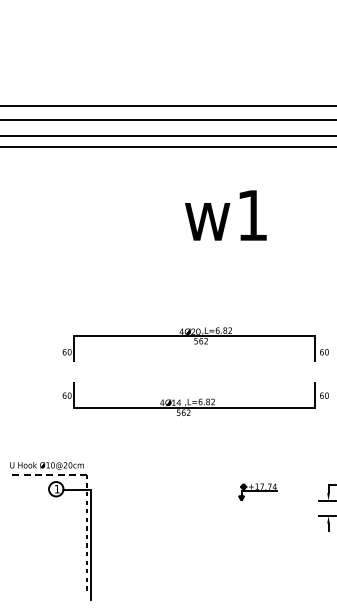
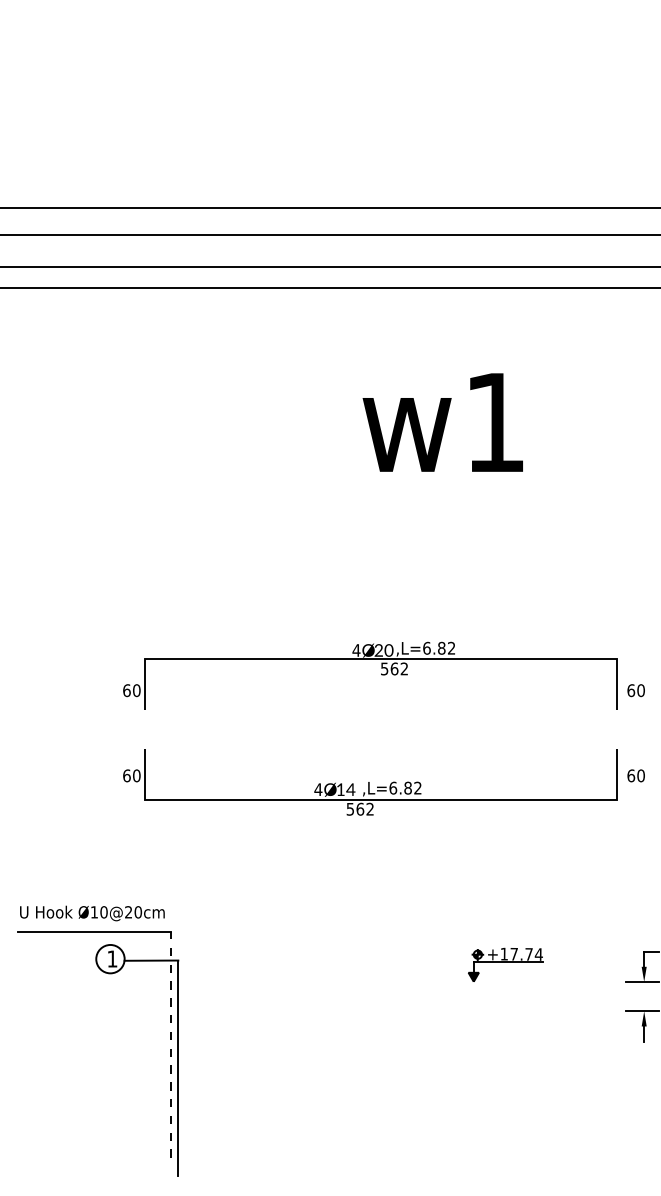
line: (47, 475) -> (93, 932), dashed -> solid

